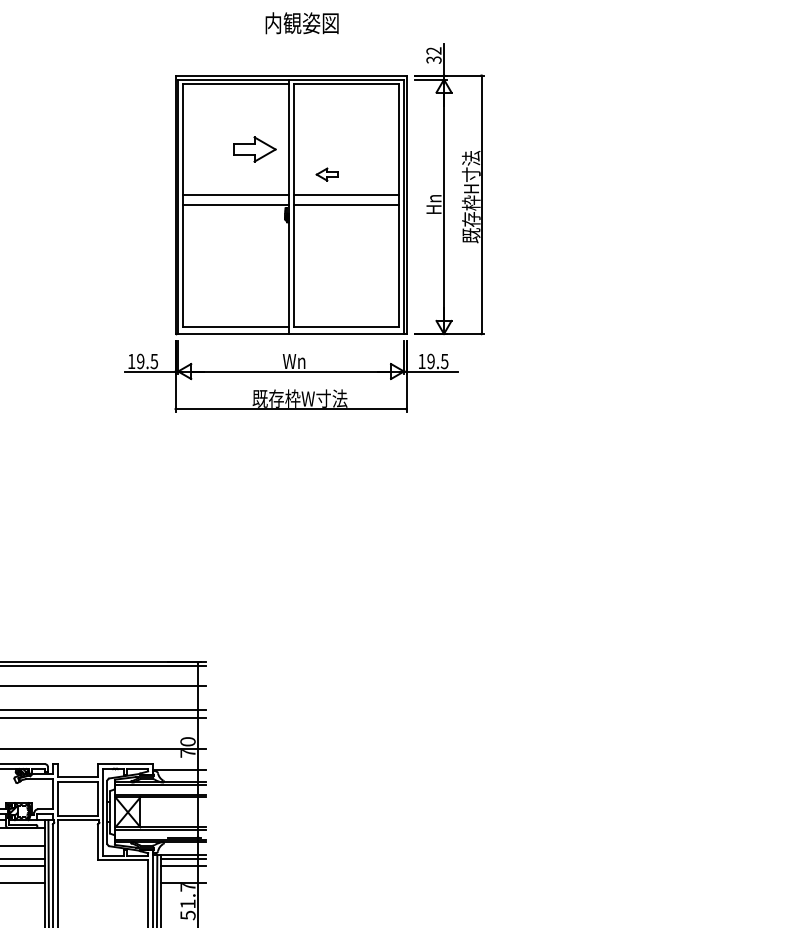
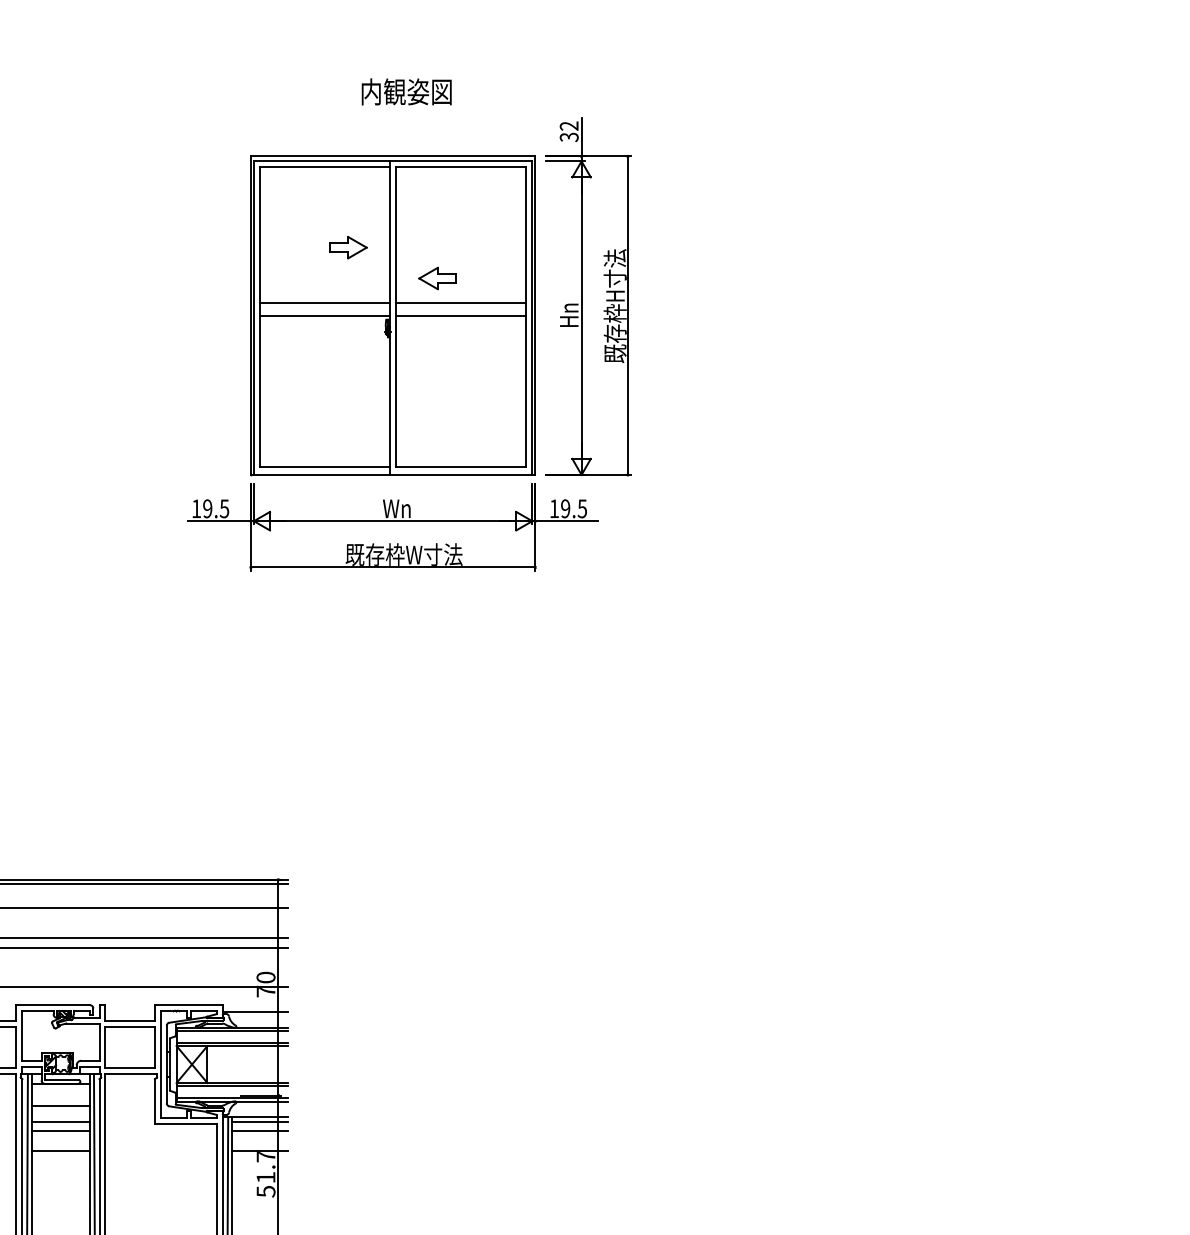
part: (254, 149) -> (348, 247), size x0.71
part: (327, 174) -> (437, 278), size x1.43

